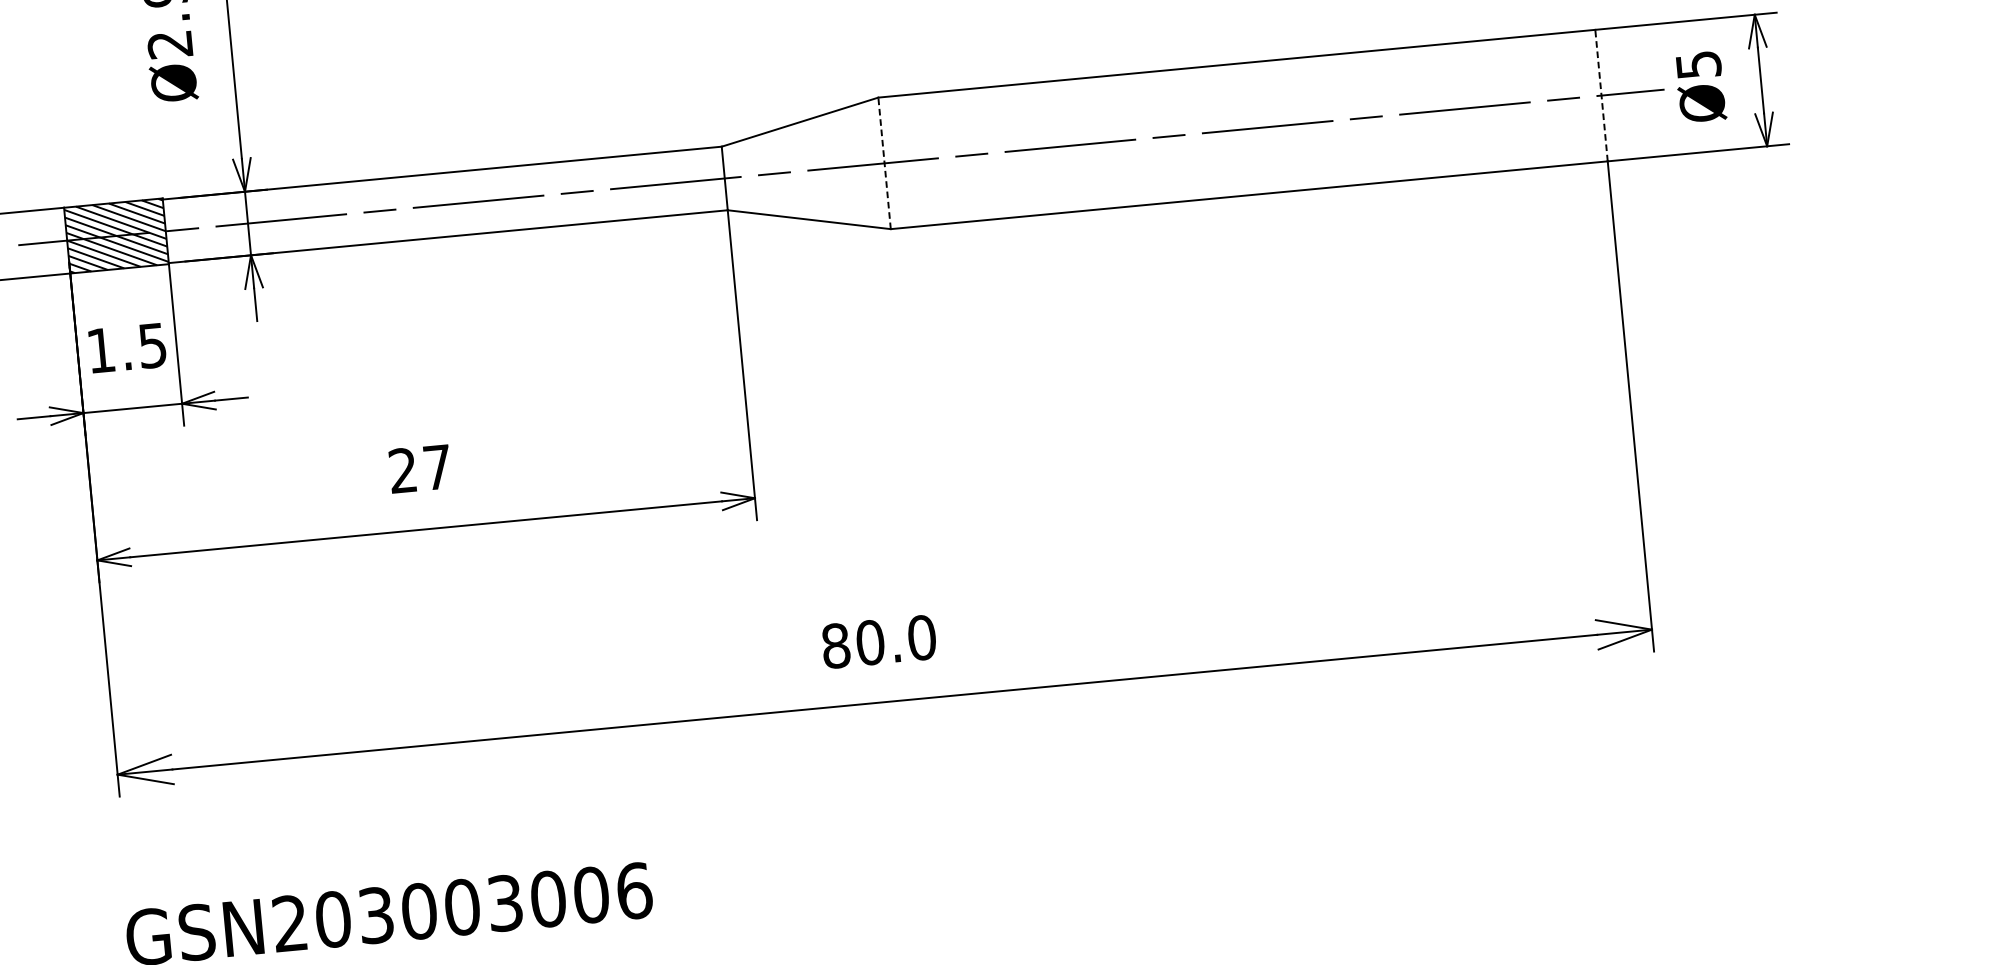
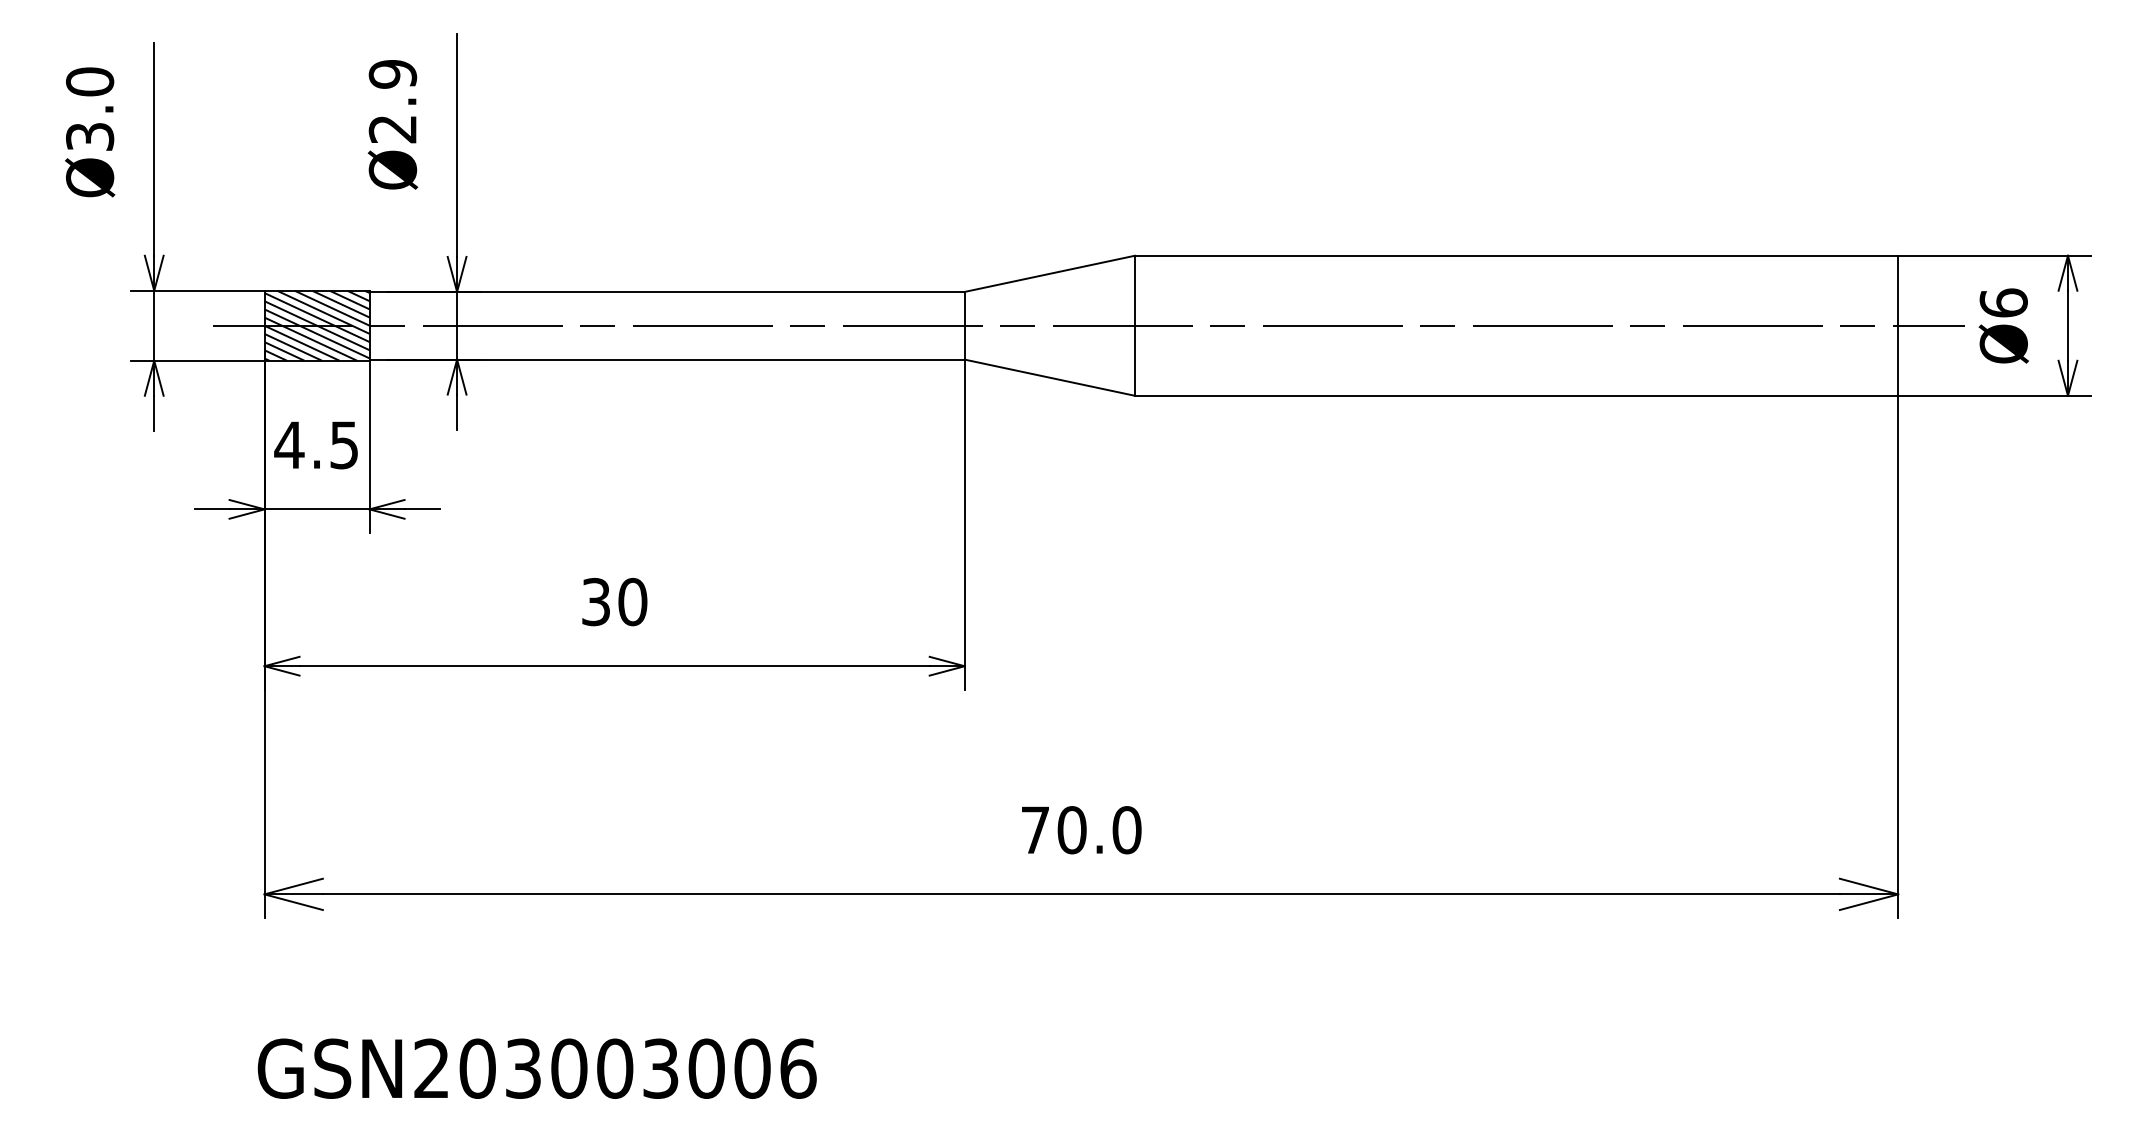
text: (1698, 64) -> (2003, 302), Ø5 -> Ø6
line: (1601, 95) -> (1898, 325), dashed -> solid
line: (884, 163) -> (1134, 325), dashed -> solid
text: (101, 349) -> (289, 444), 1.5 -> 4.5
text: (420, 468) -> (614, 601), 27 -> 30
text: (836, 646) -> (1035, 830), 80.0 -> 70.0

